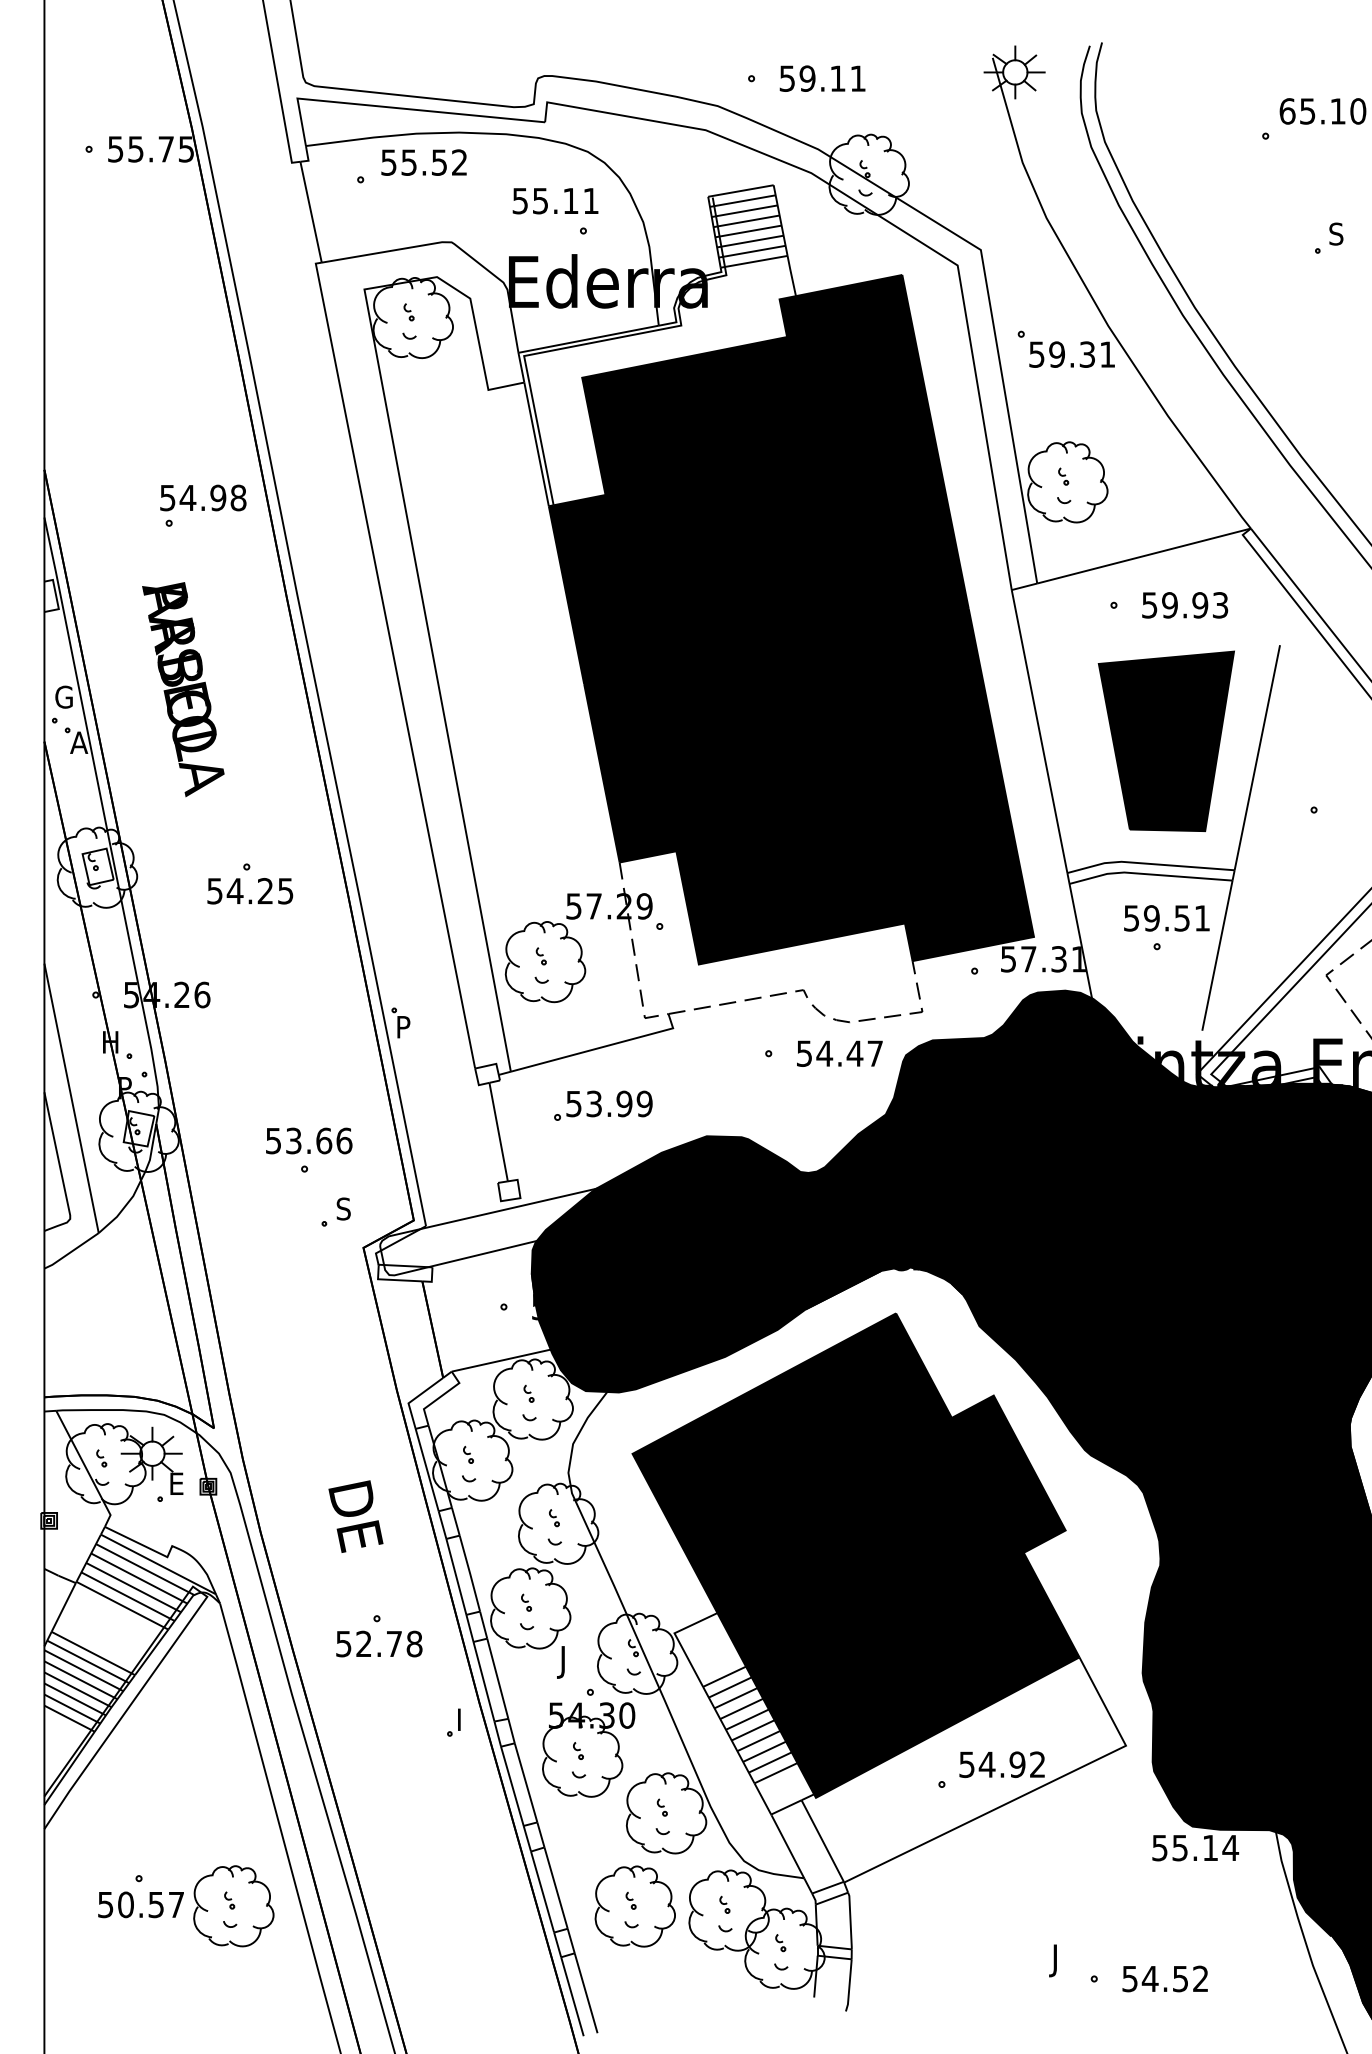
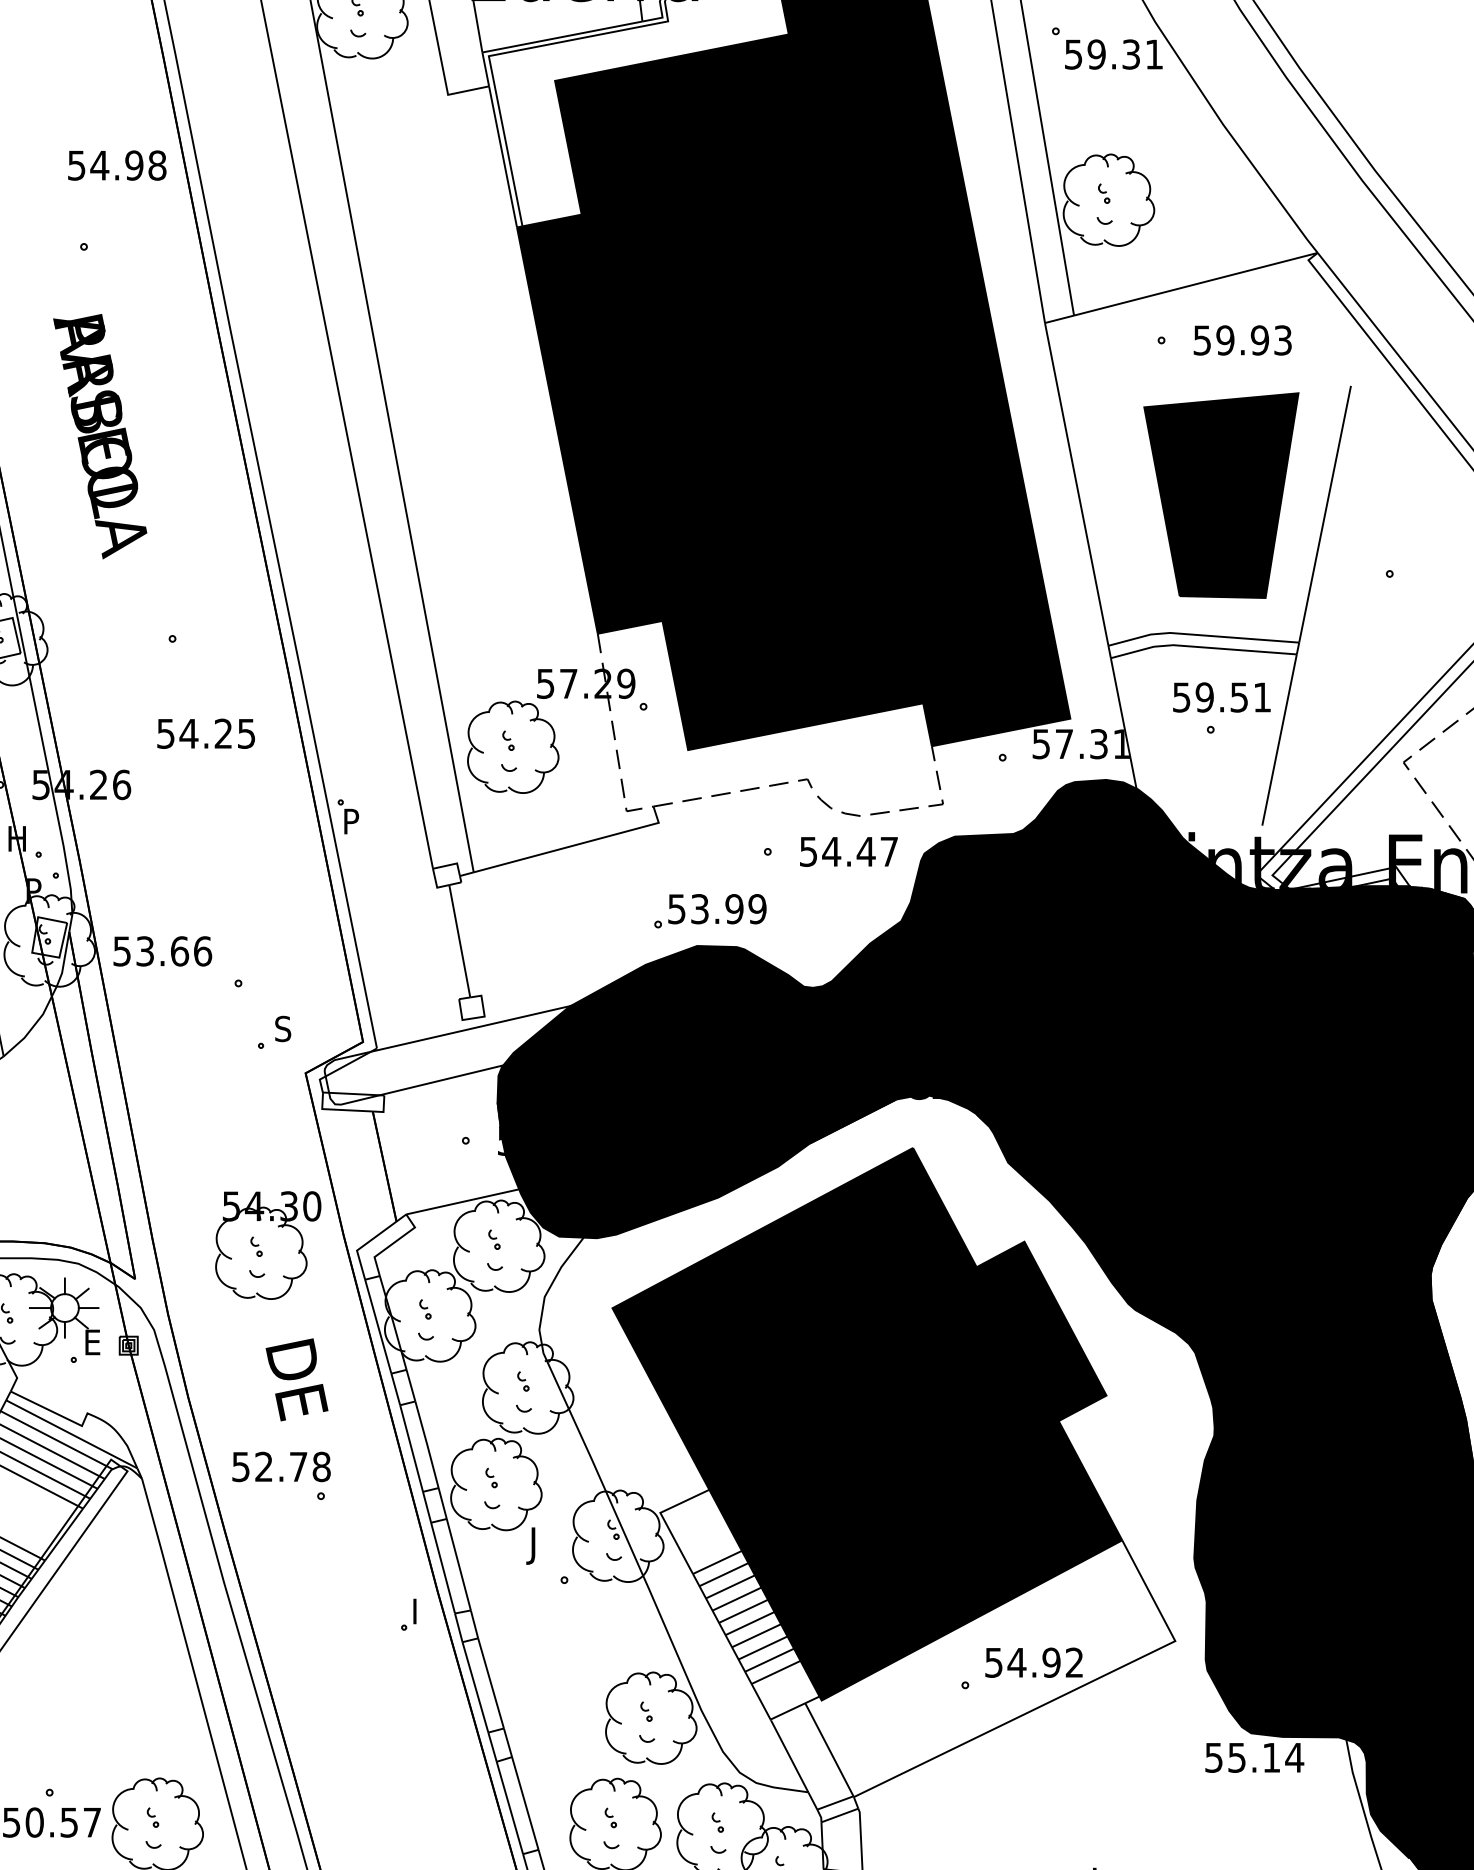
text: (203, 497) -> (117, 165), moved
text: (250, 891) -> (206, 734), moved
part: (603, 1105) -> (710, 910), moved
text: (309, 1140) -> (163, 950), moved
text: (379, 1643) -> (281, 1466), moved
part: (582, 1754) -> (261, 1250), moved

